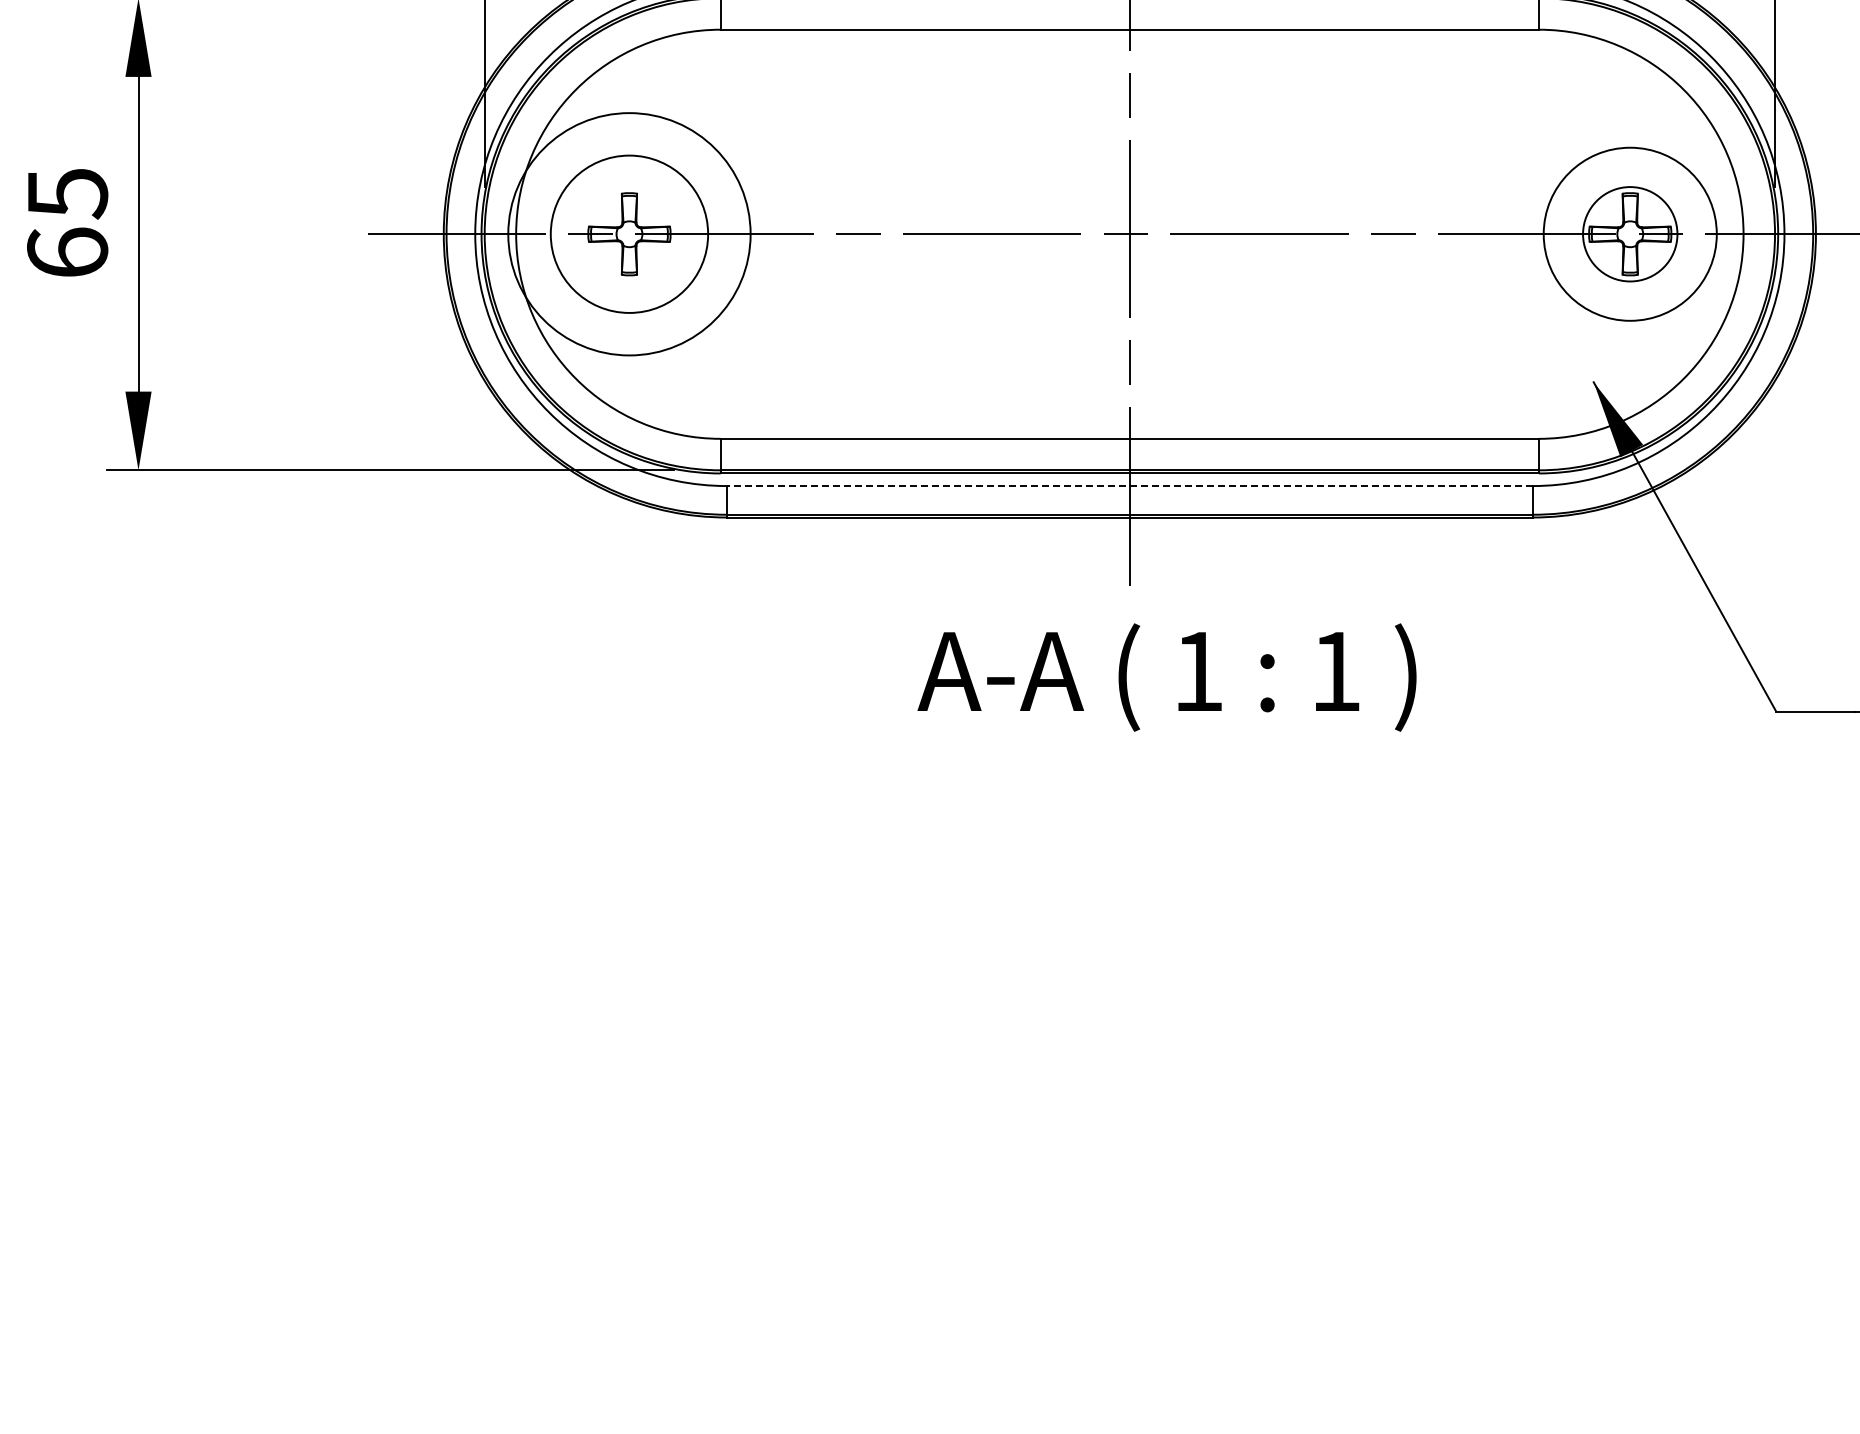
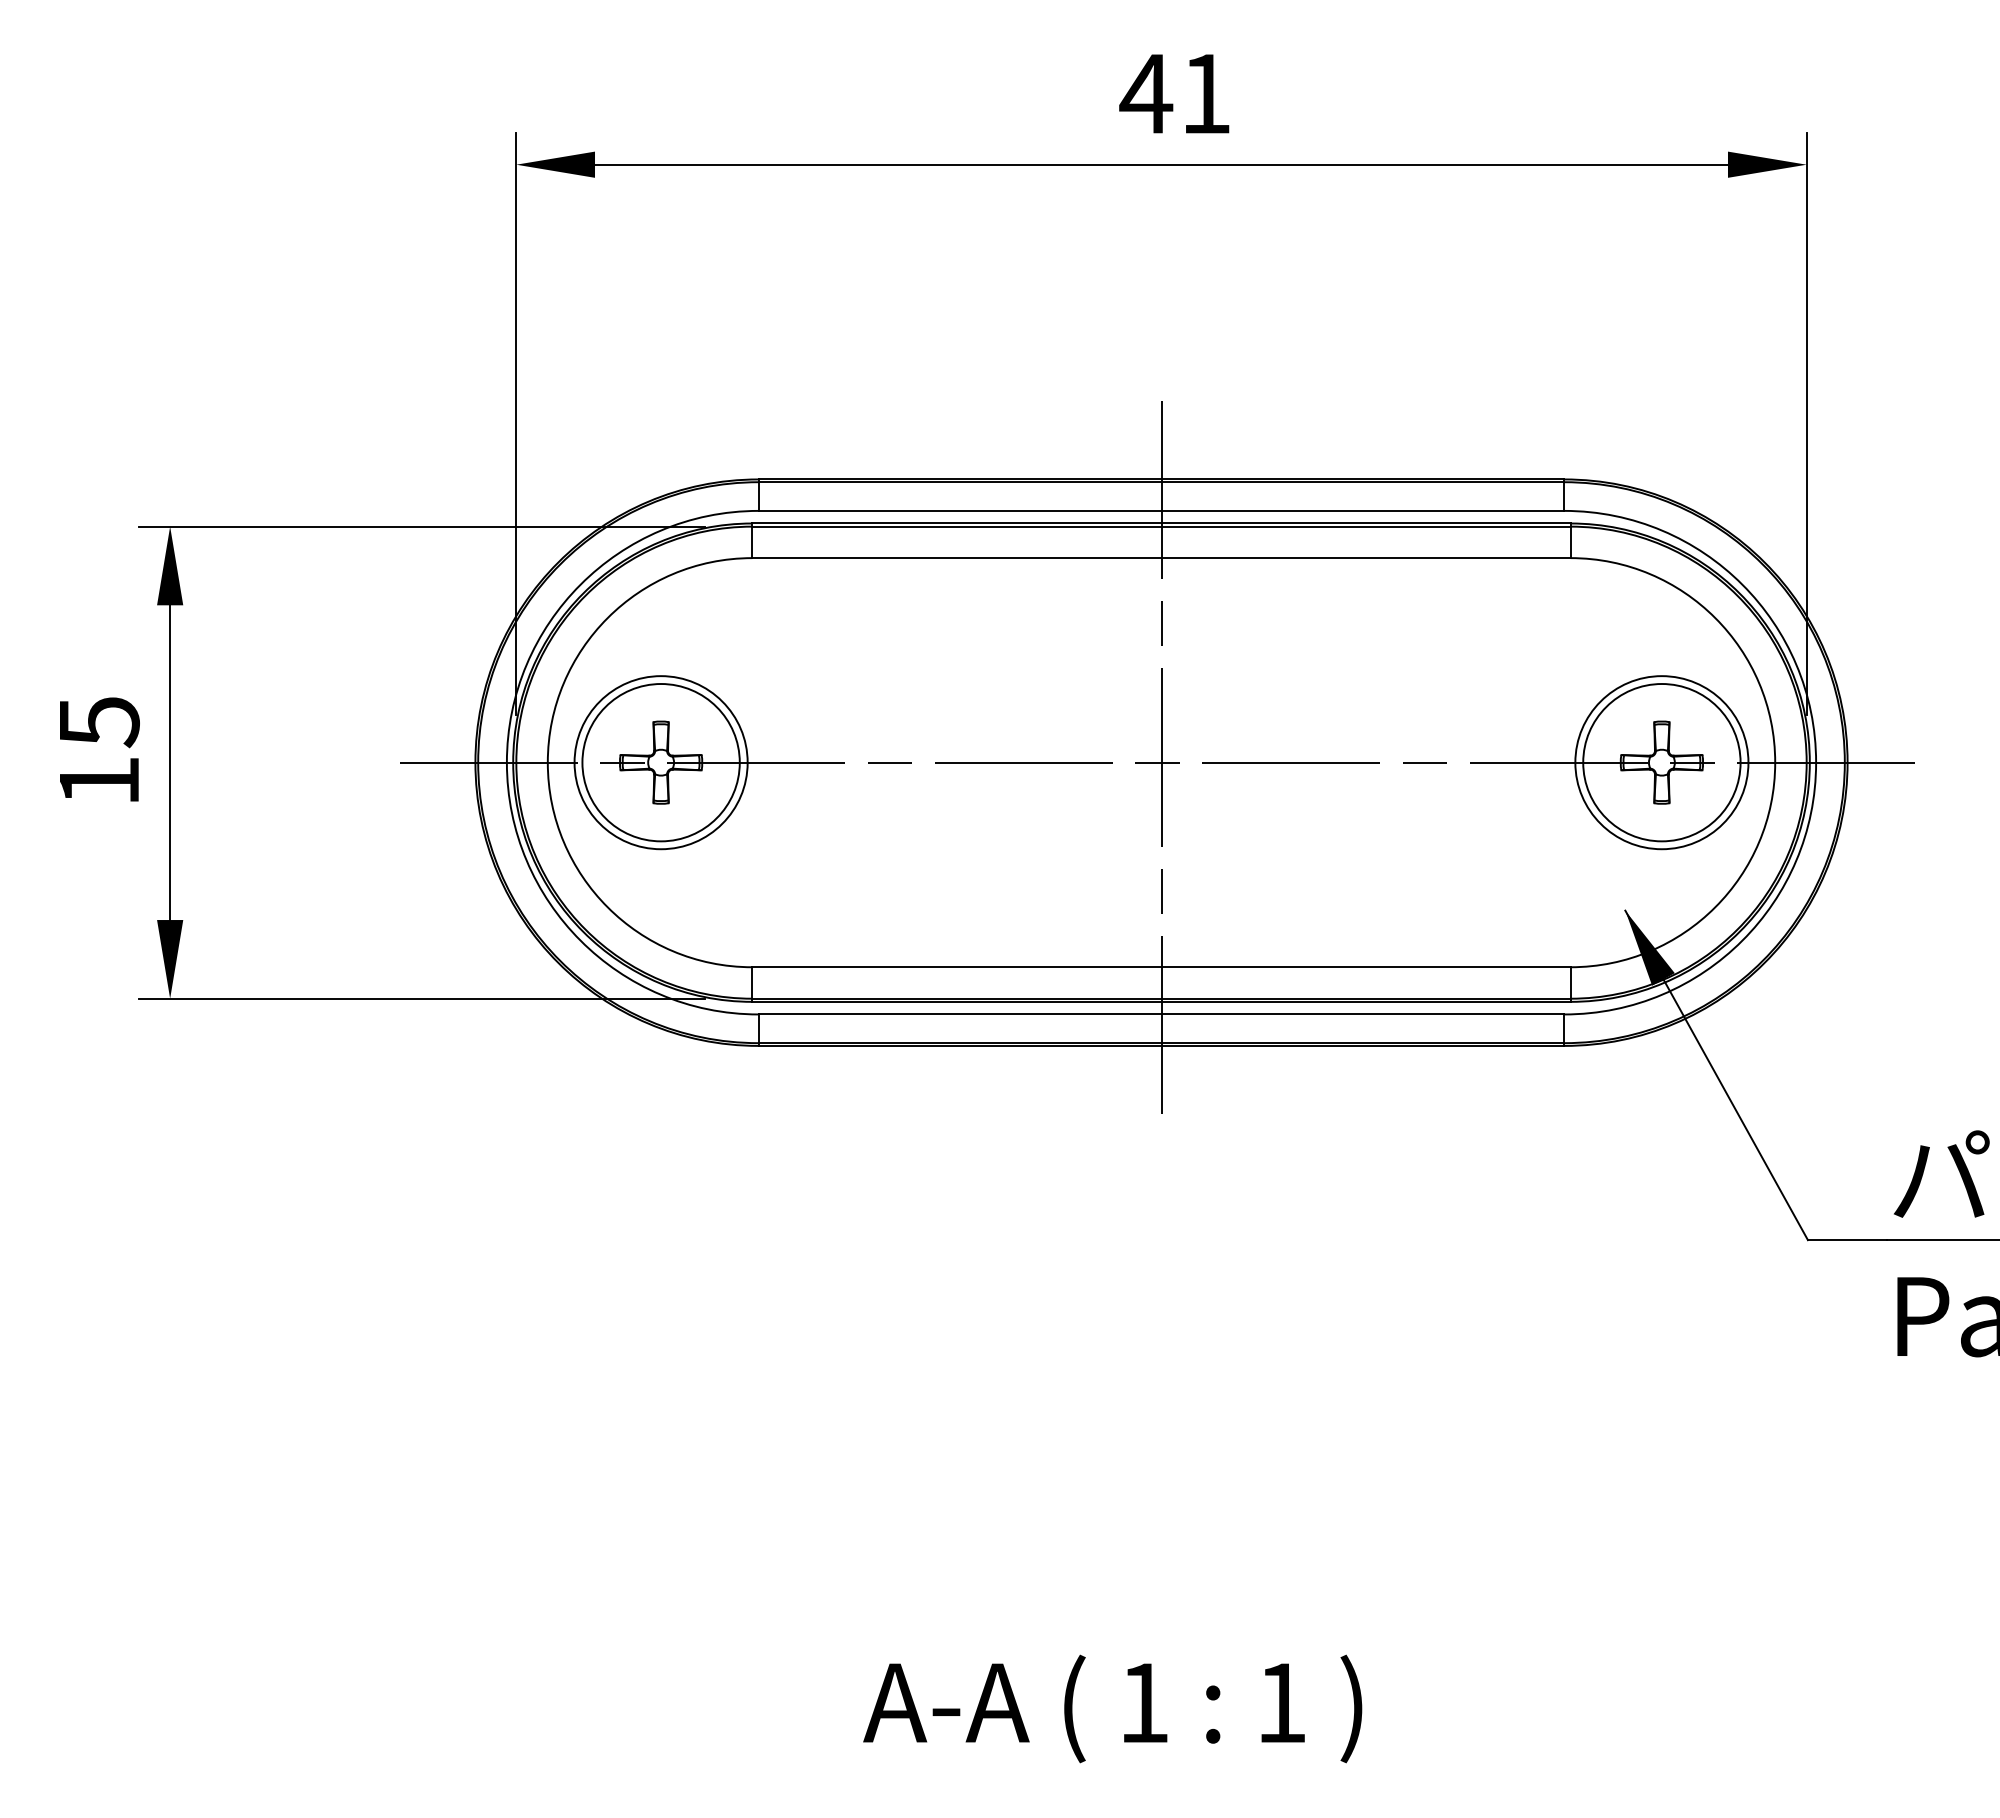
circle: (628, 234) -> (660, 762), size x0.71
circle: (1629, 234) -> (1661, 762), size x1.67
text: (66, 252) -> (98, 780), 65 -> 15
line: (1129, 486) -> (1161, 1014), dashed -> solid
text: (1166, 677) -> (1112, 1708), moved

